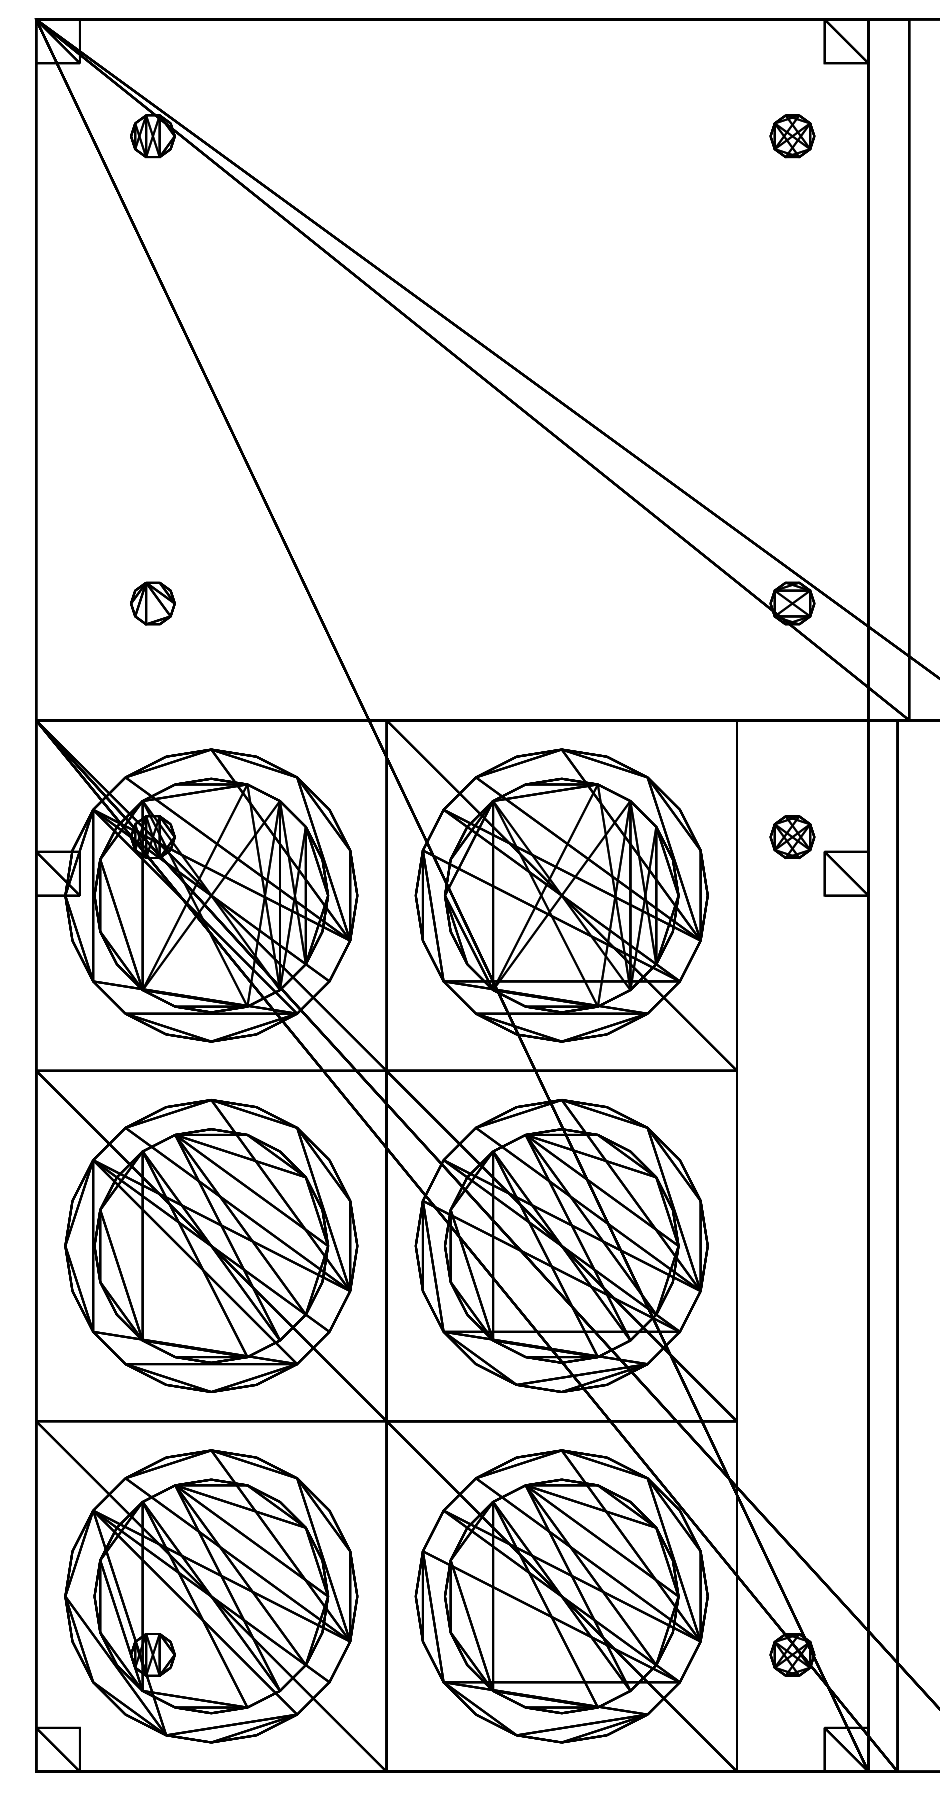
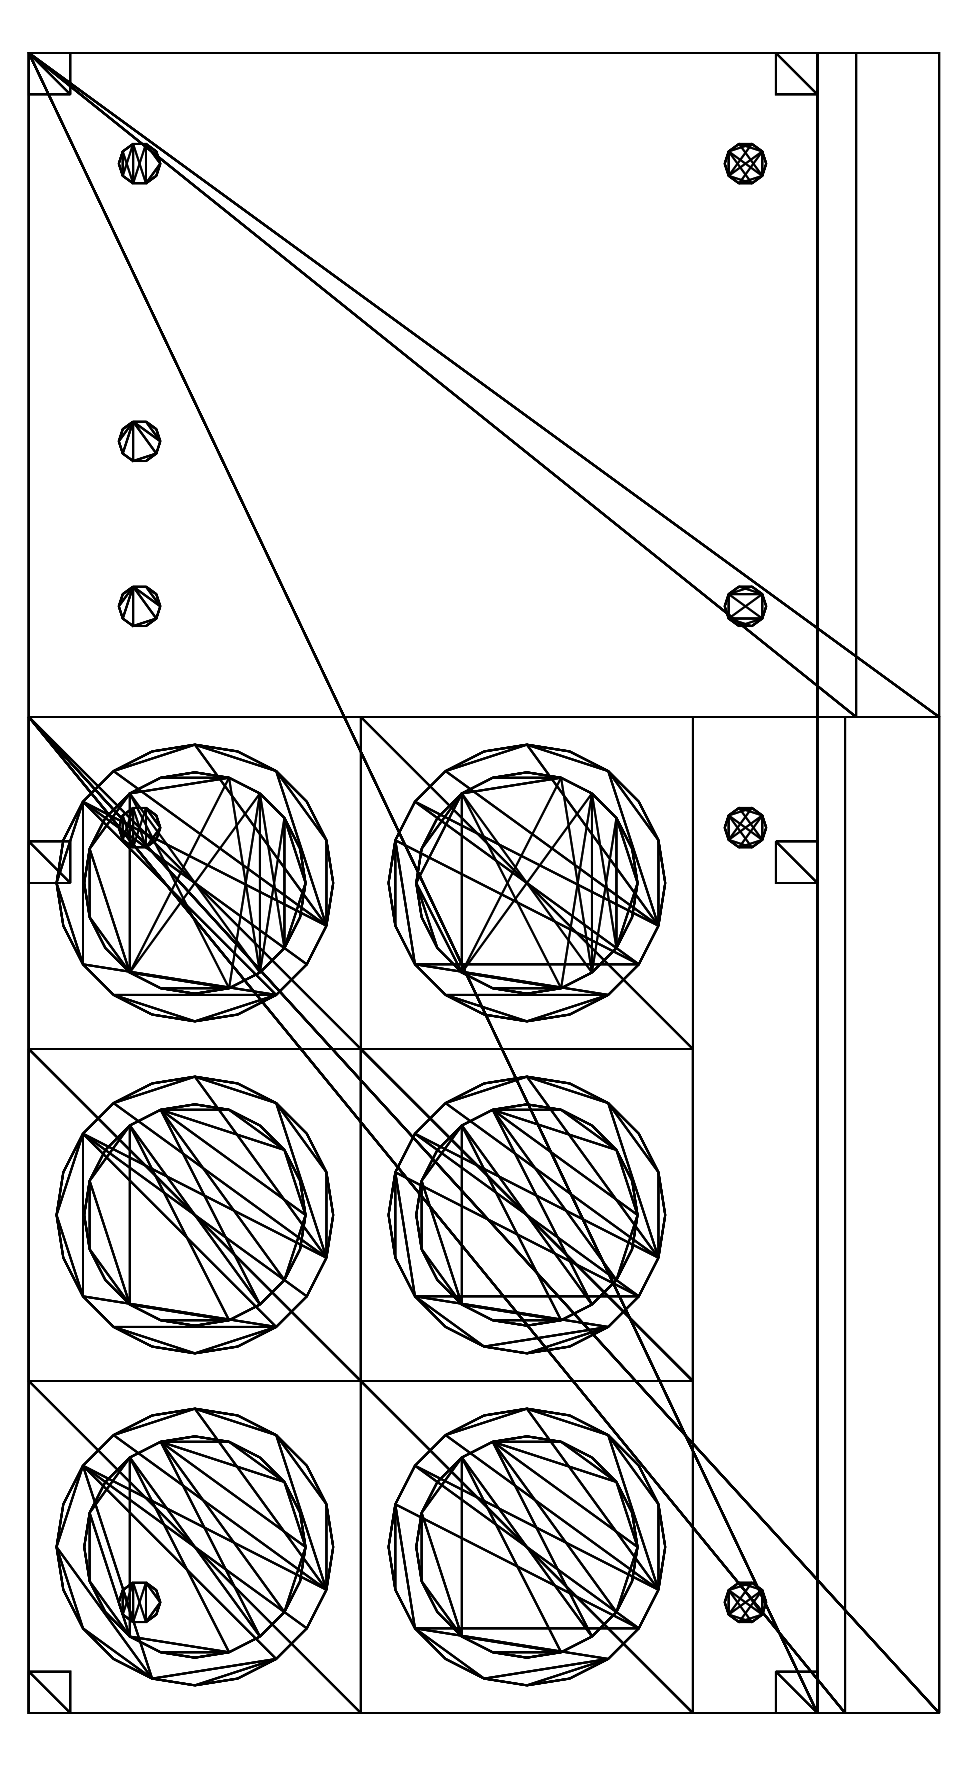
part: (152, 429) -> (139, 441), added

